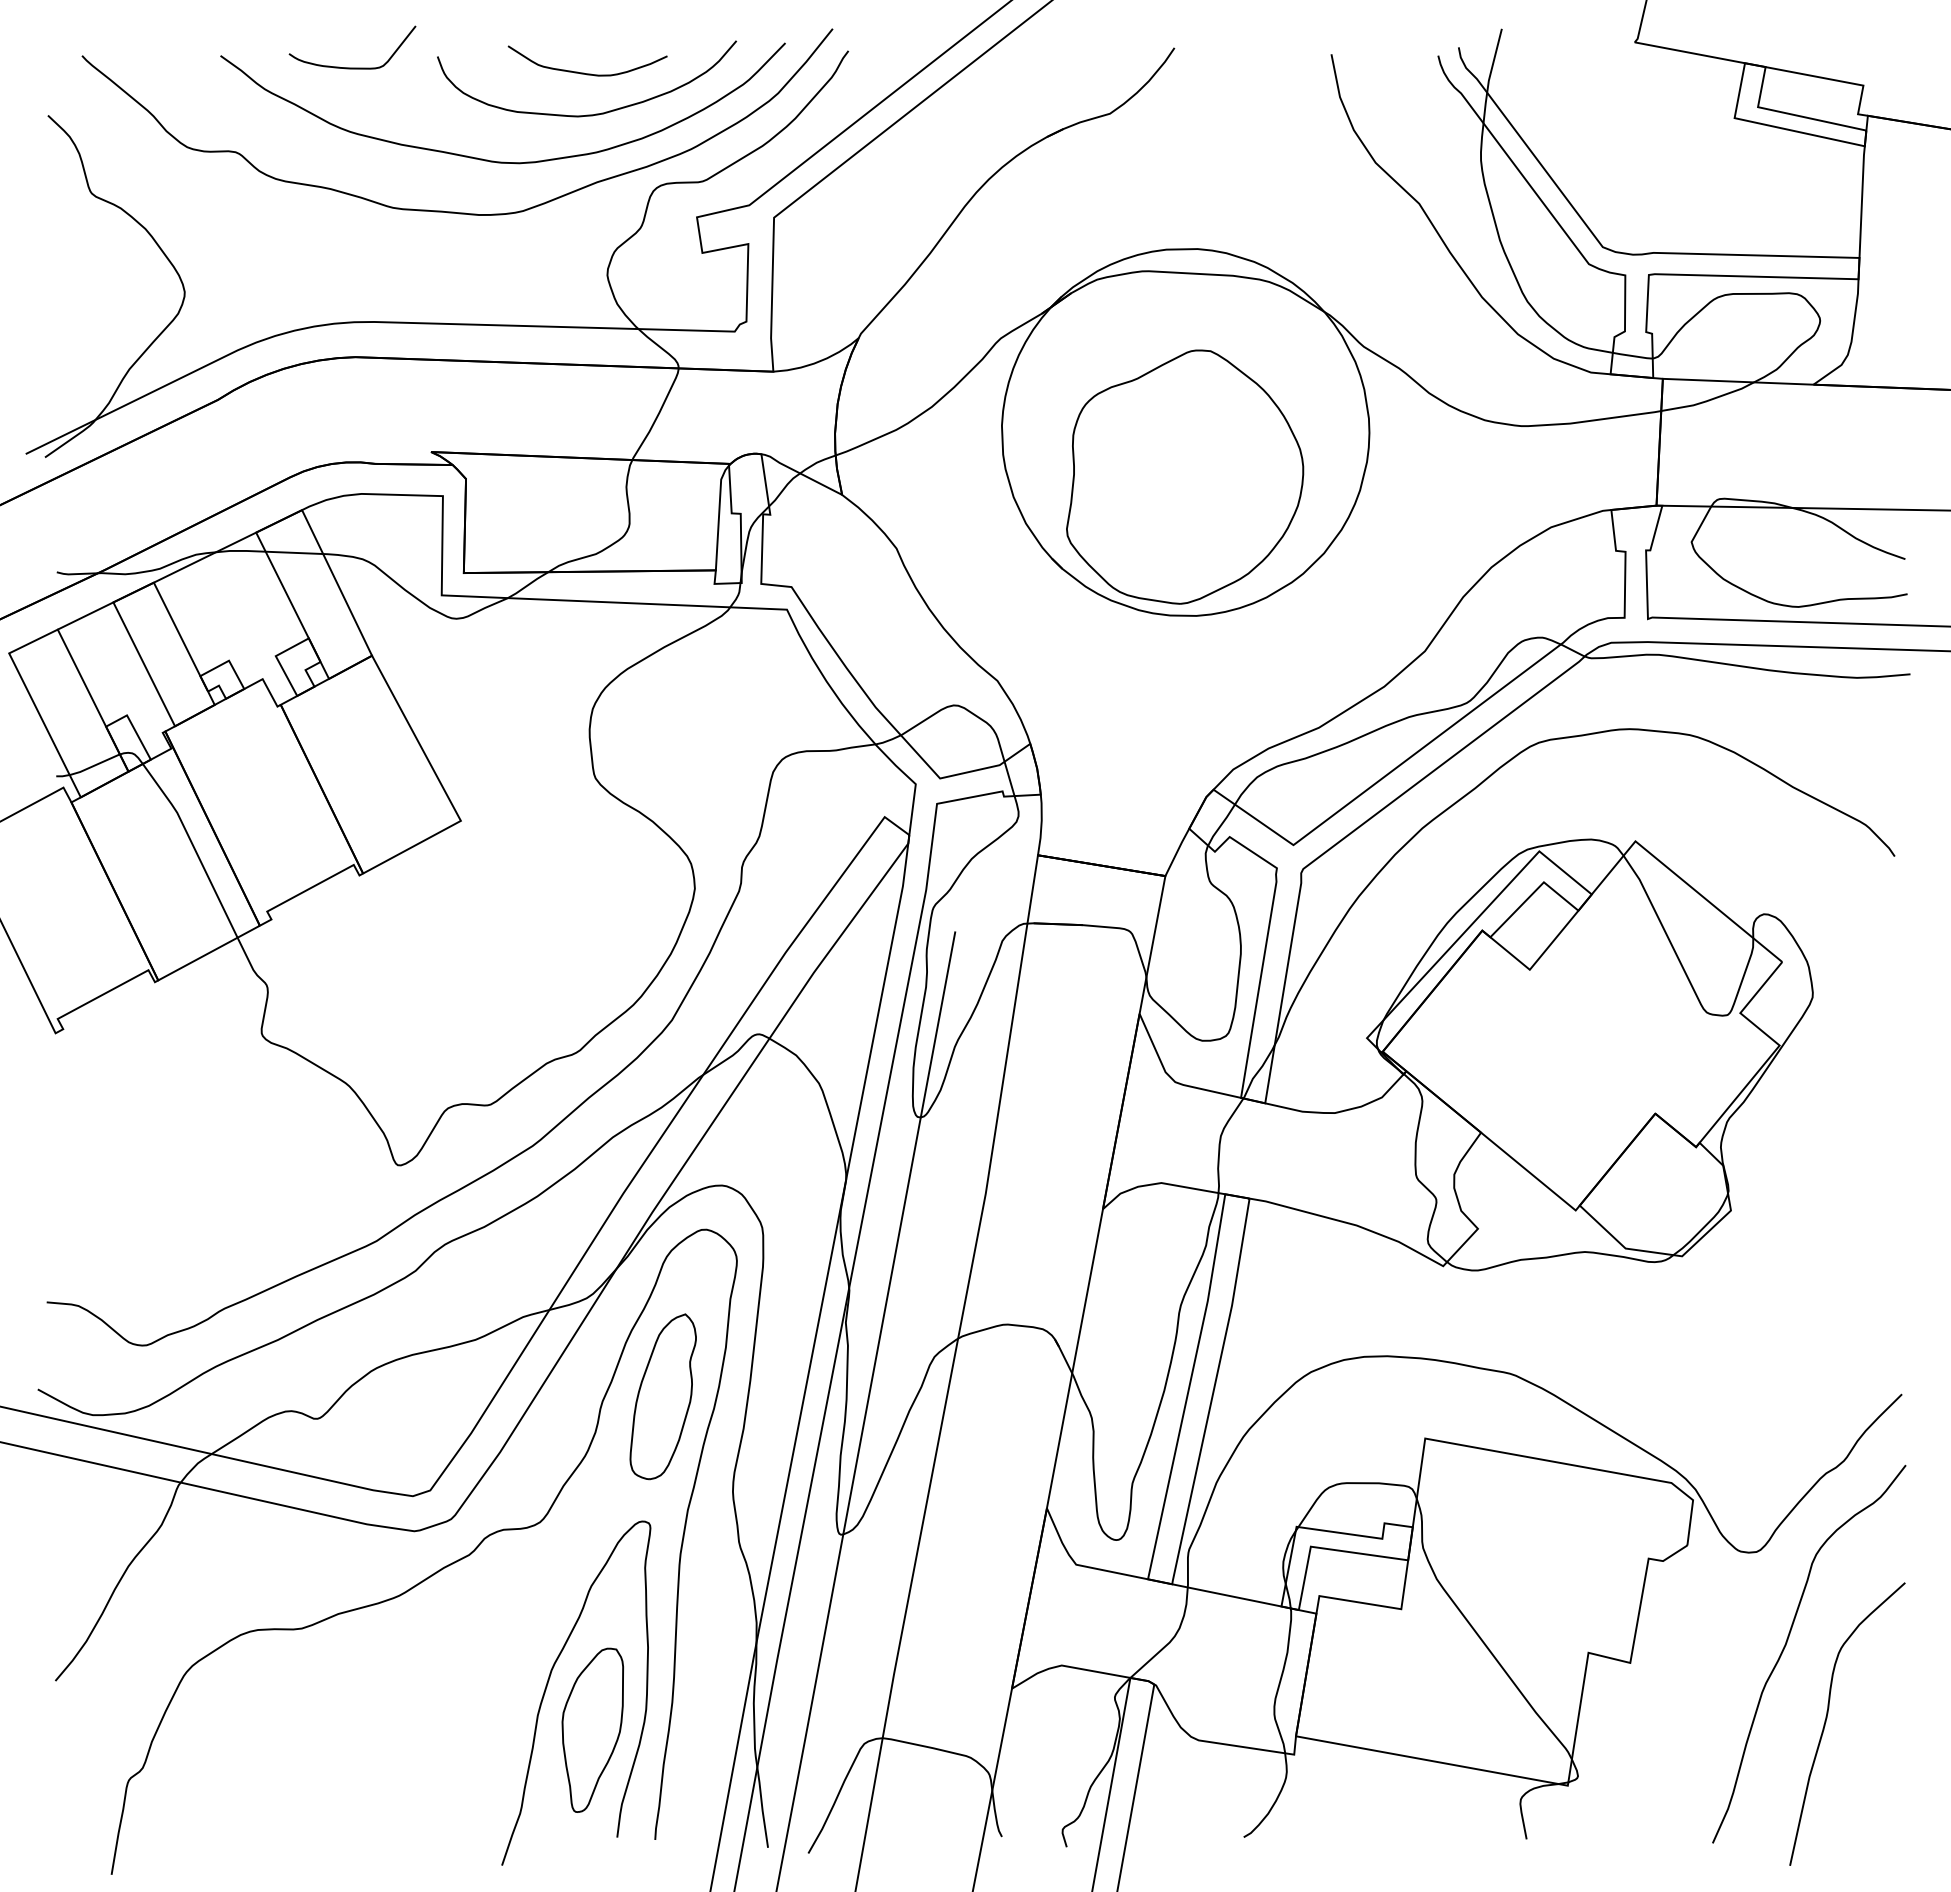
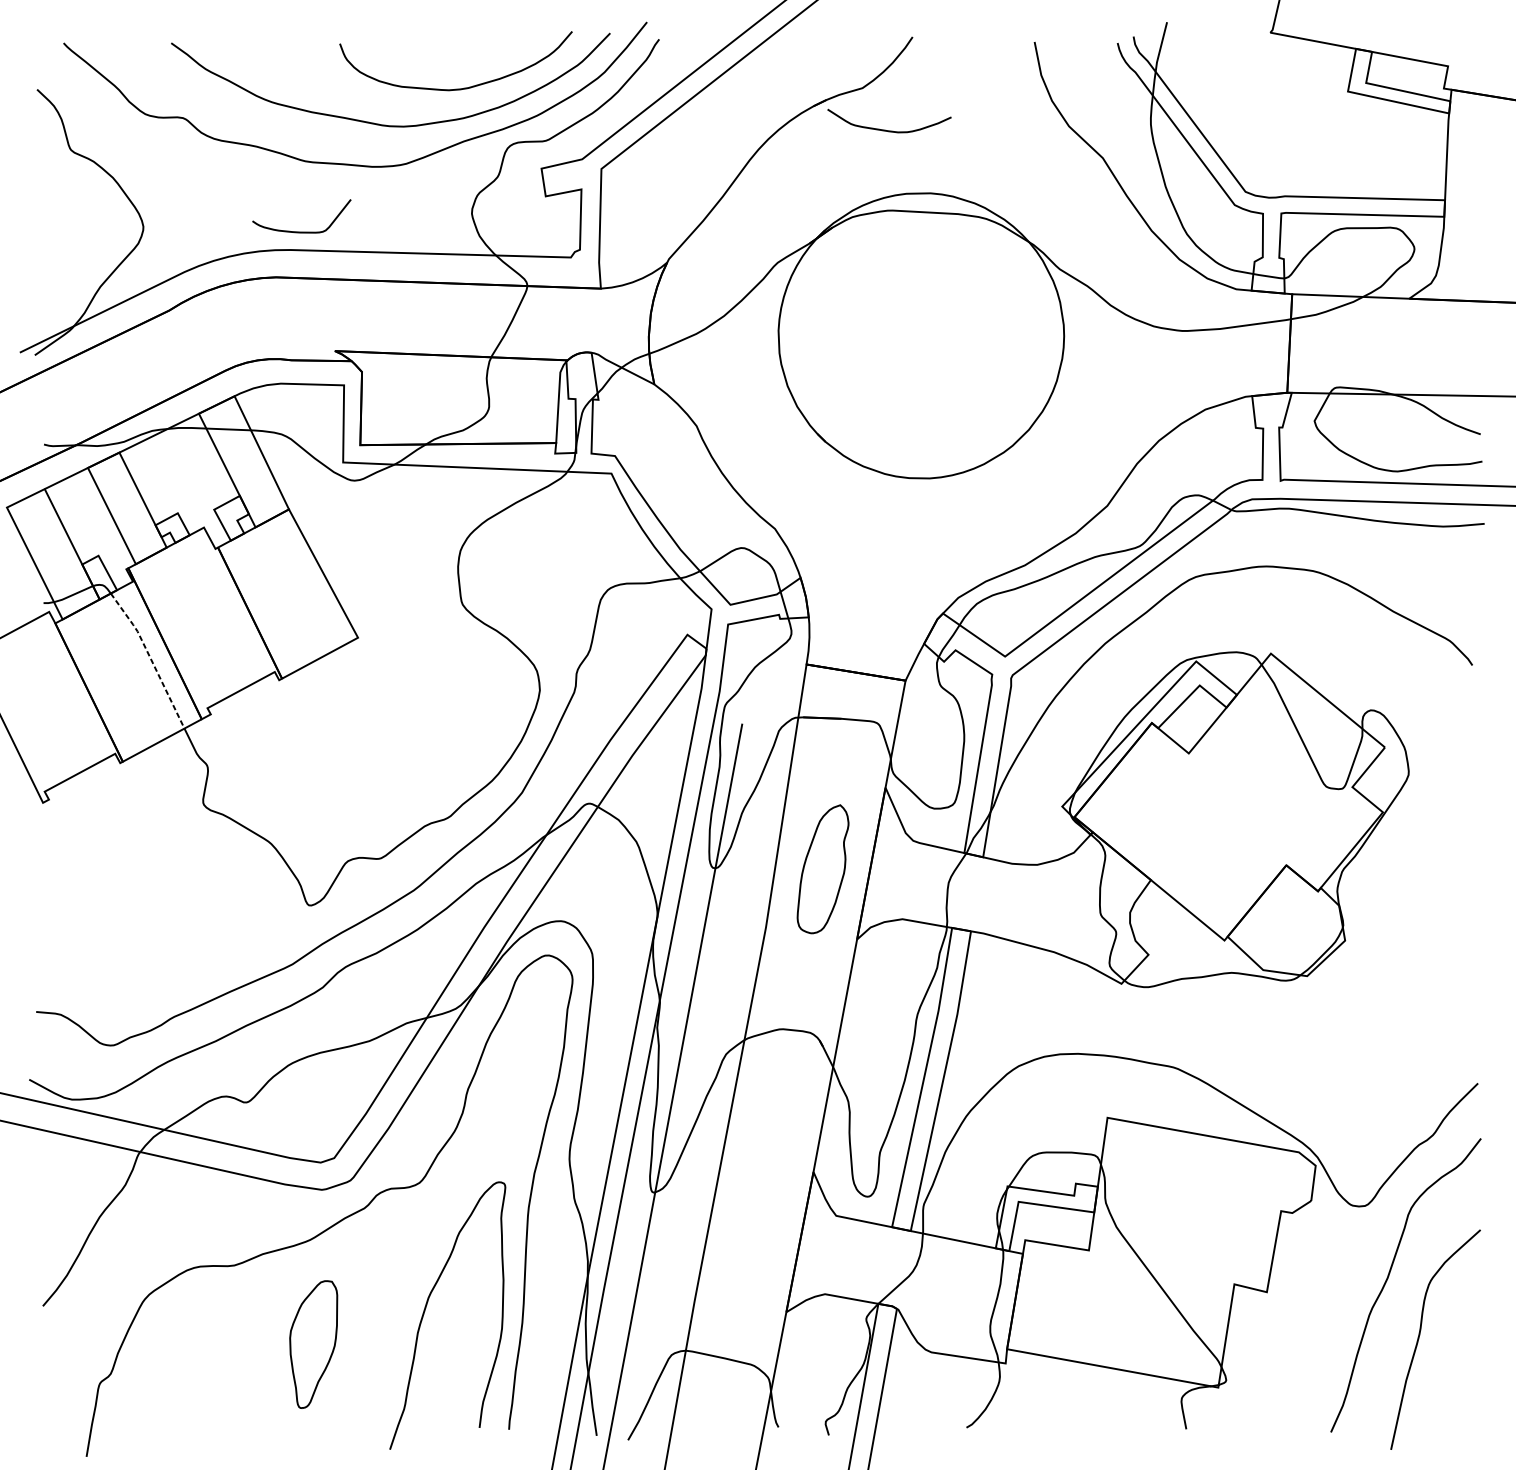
curve: (352, 67) -> (301, 231), moved
curve: (584, 72) -> (887, 129), moved
part: (1185, 476) -> (921, 370), removed
line: (193, 846) -> (150, 657), solid -> dashed
part: (662, 1396) -> (822, 869), moved
part: (592, 1729) -> (313, 1343), moved

